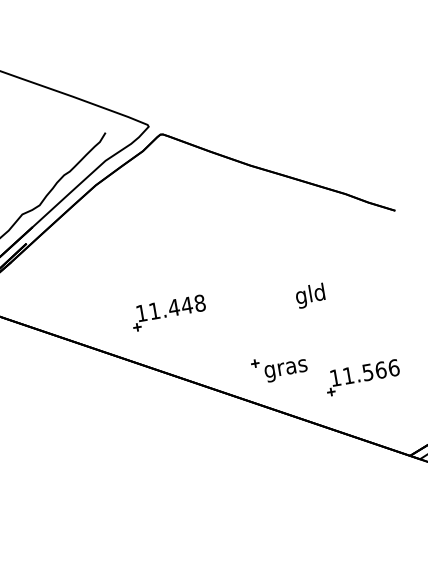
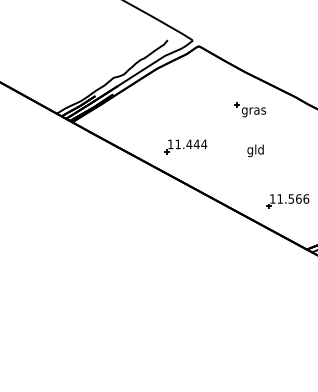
text: (310, 295) -> (255, 150), moved
text: (200, 303) -> (204, 144), 11.448 -> 11.444
part: (277, 367) -> (249, 109), moved

